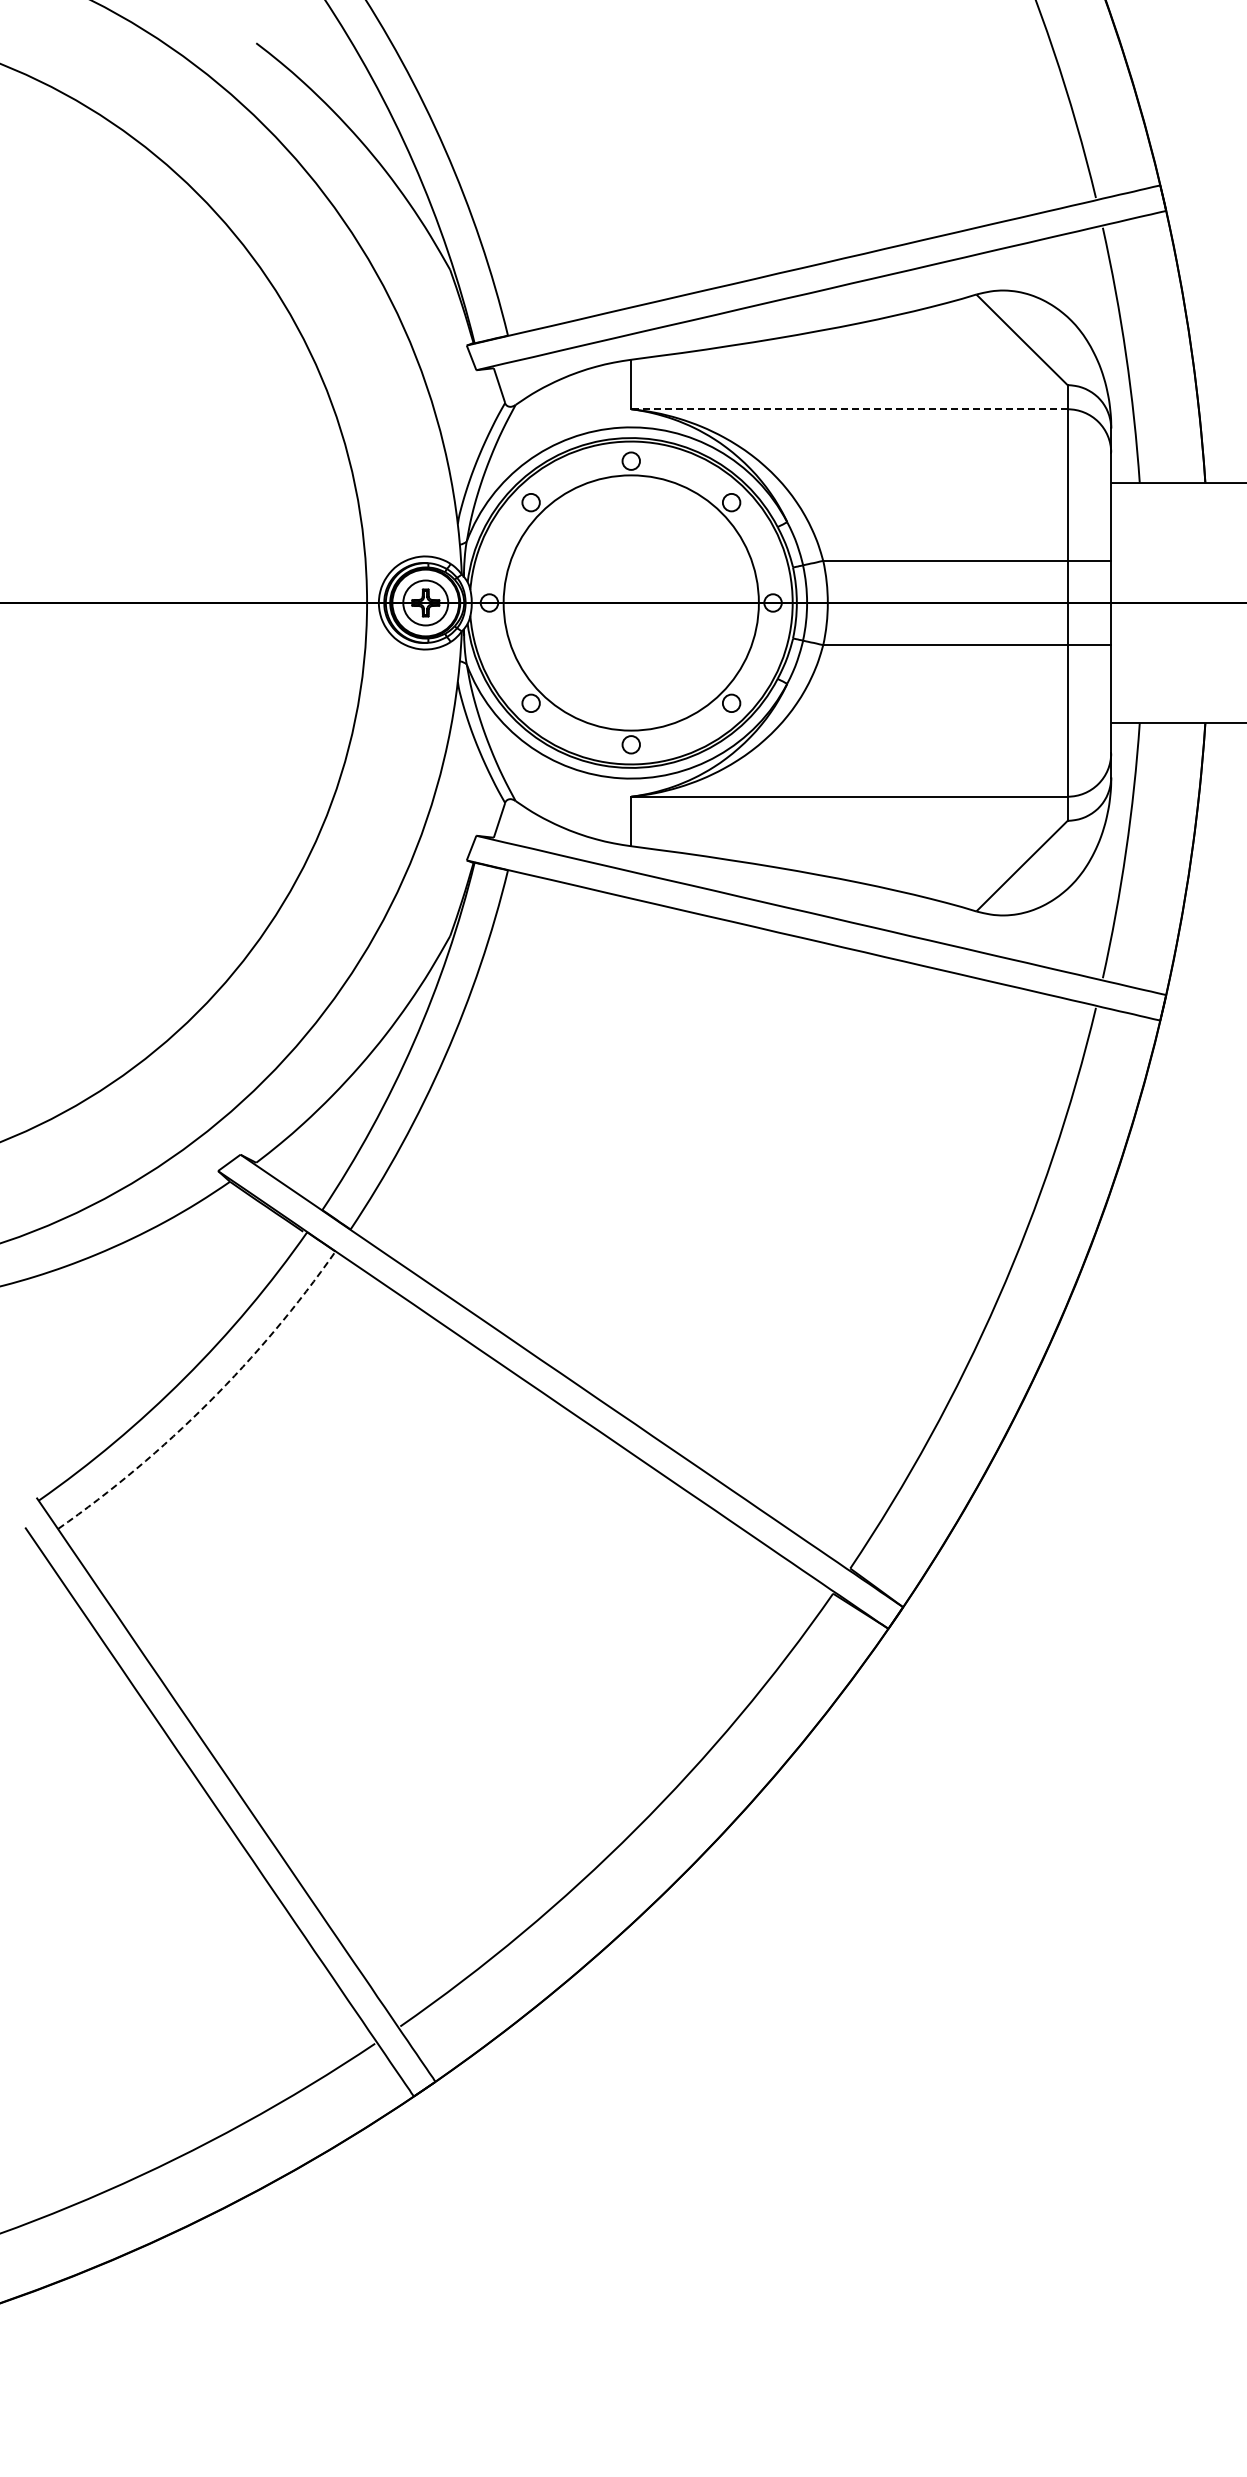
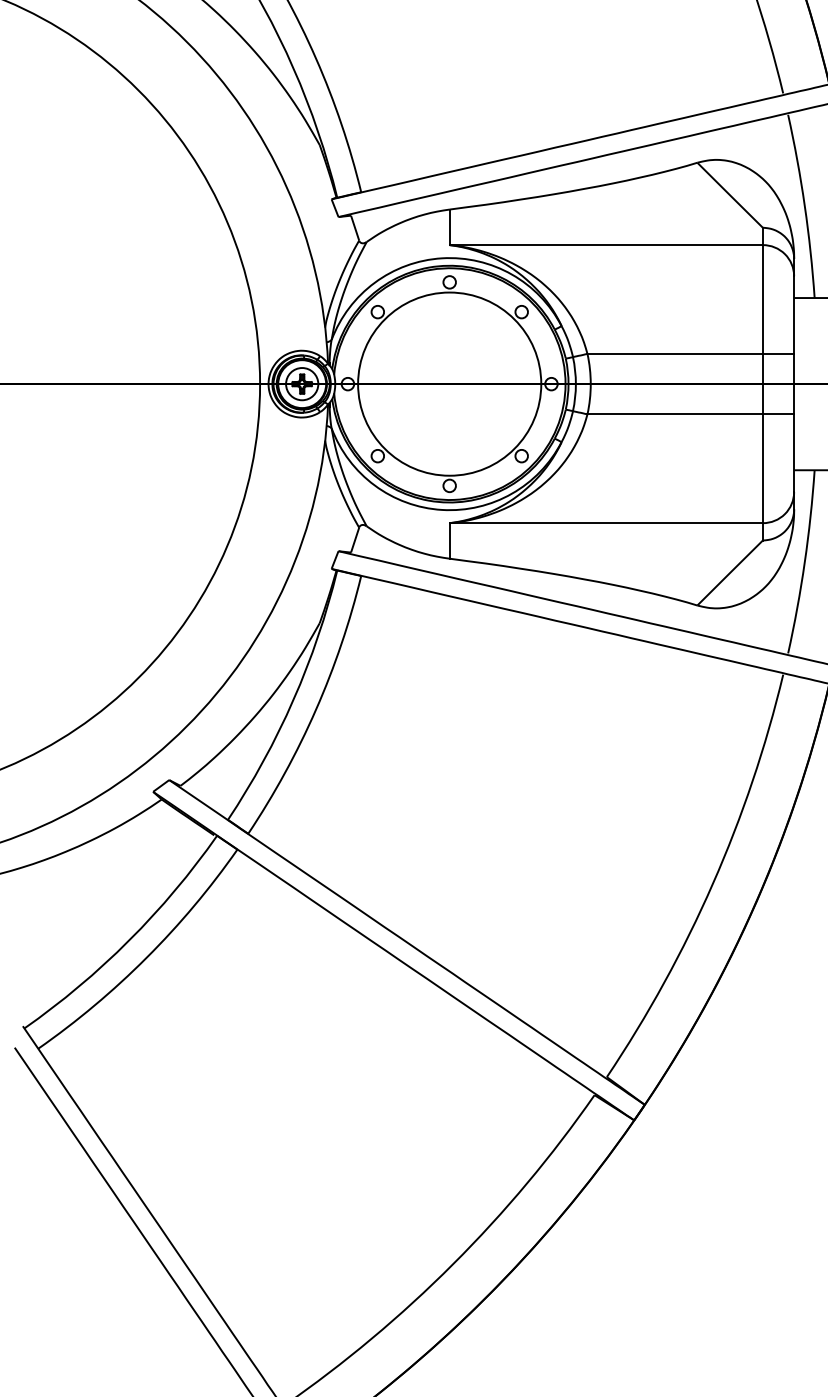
line: (848, 409) -> (605, 245), dashed -> solid
arc: (208, 1402) -> (146, 957), dashed -> solid

